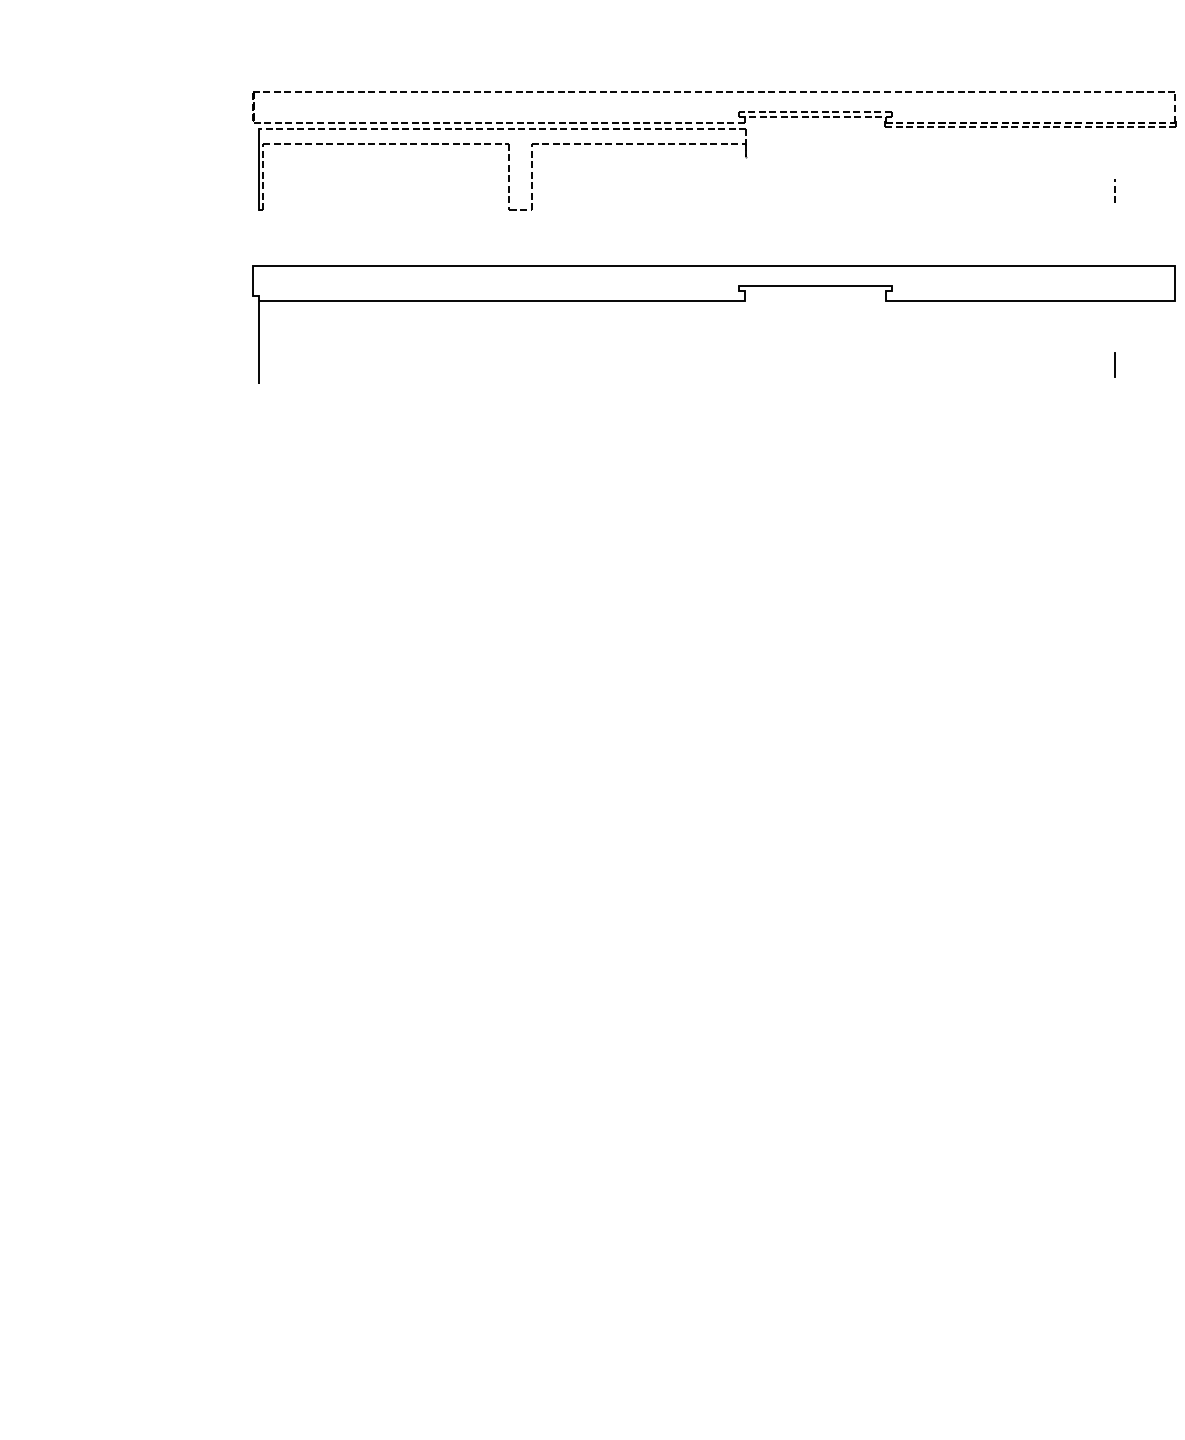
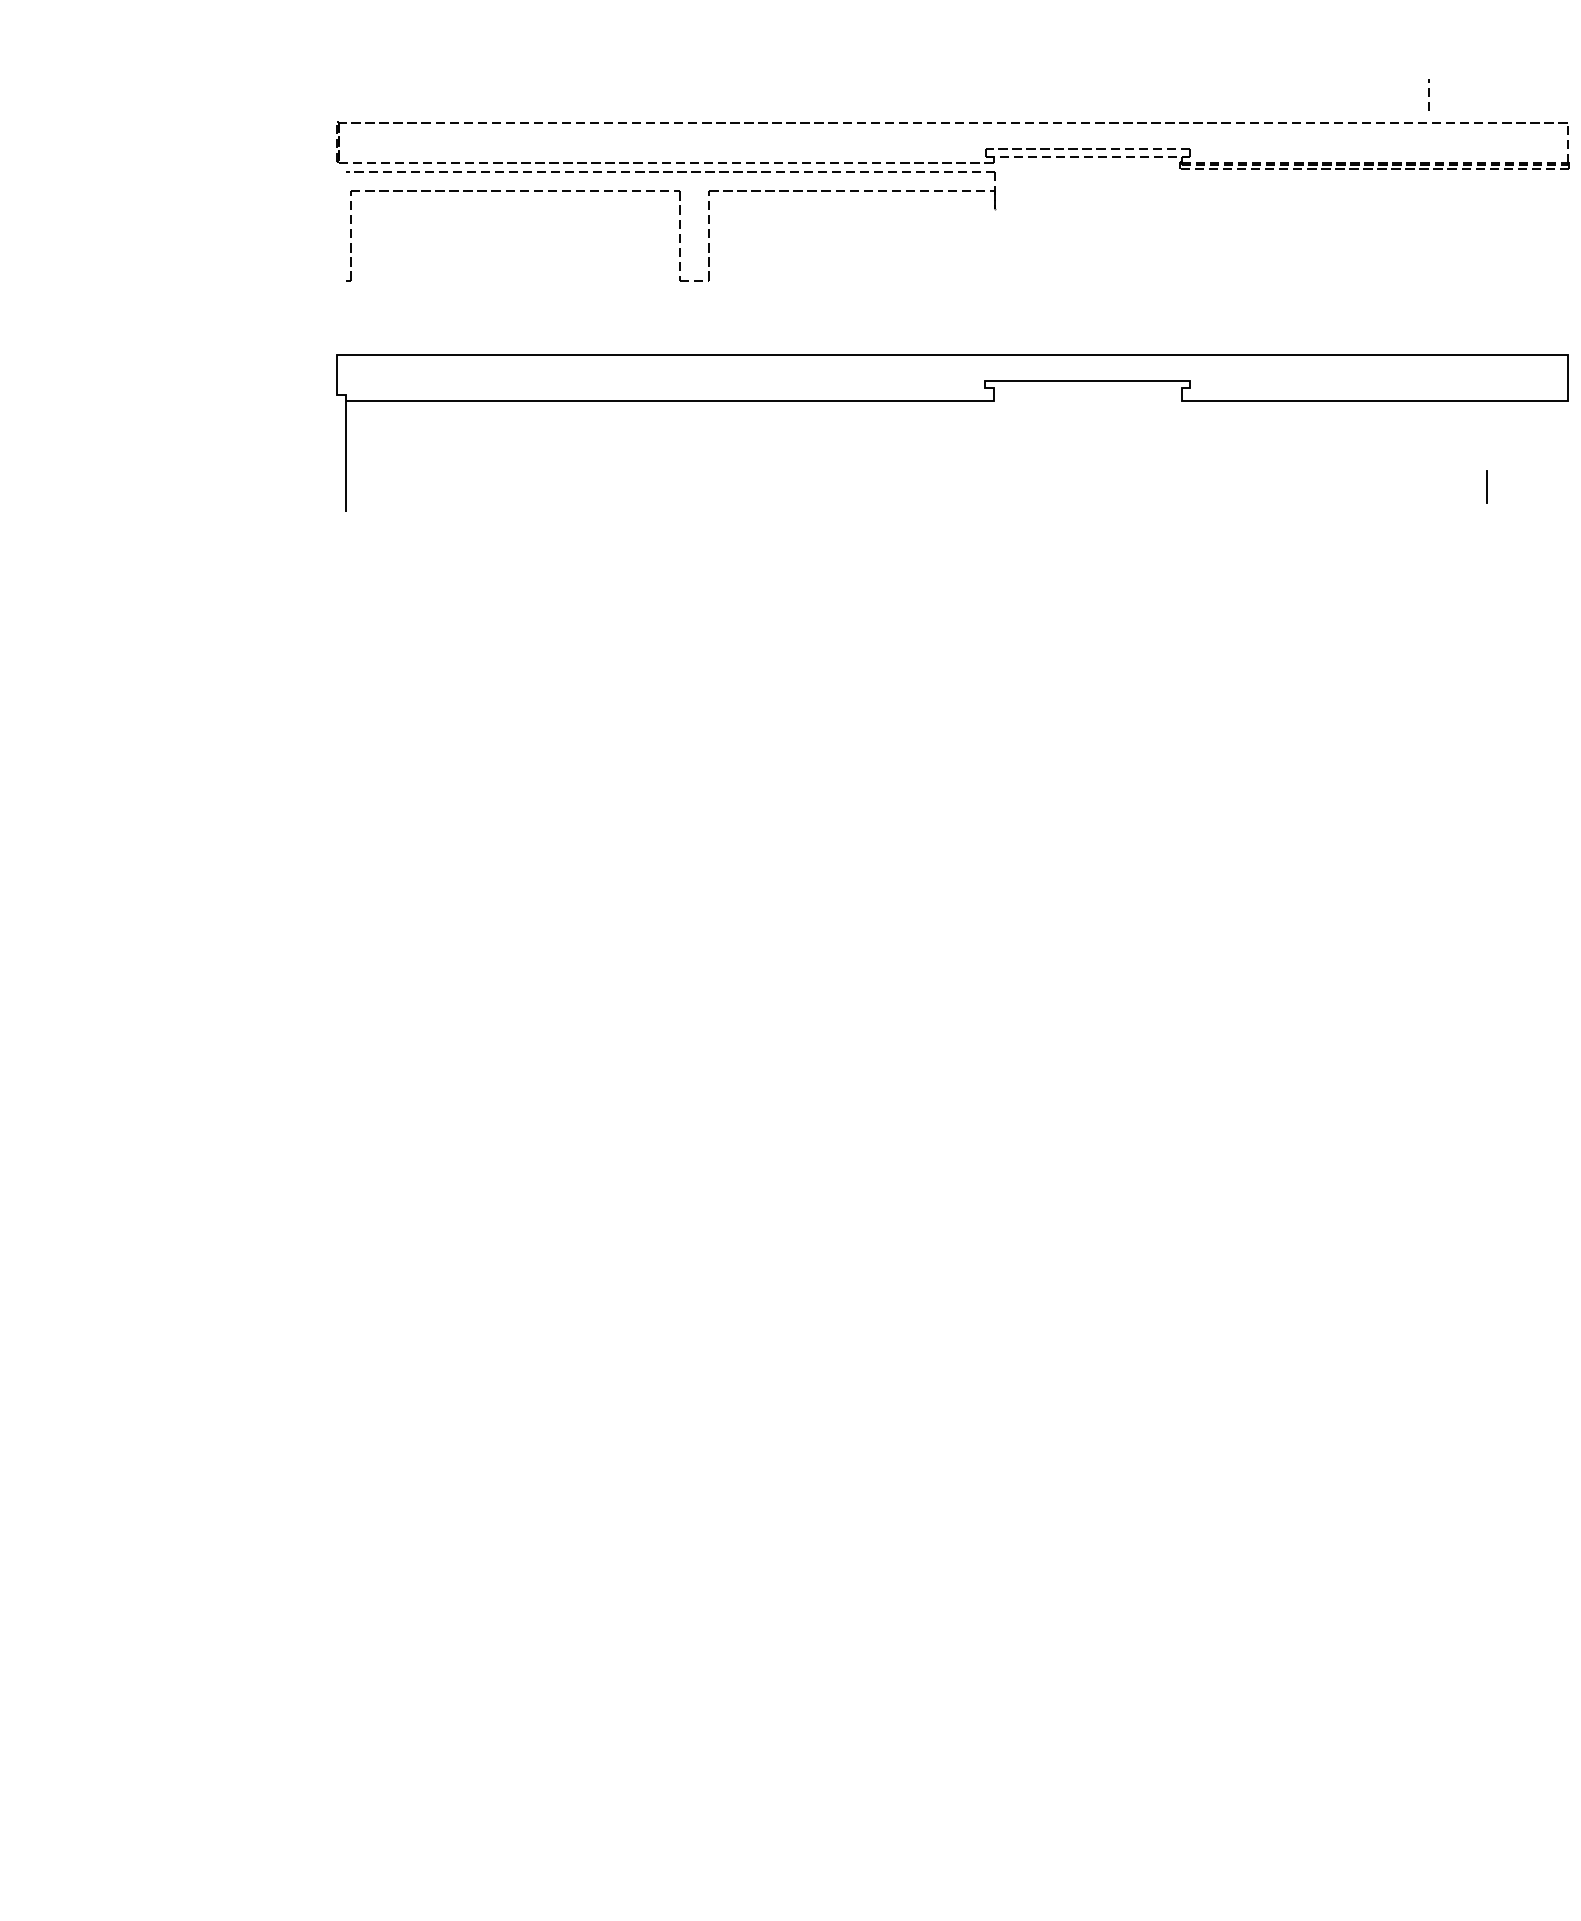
line: (259, 169) -> (346, 226), removed
line: (1114, 190) -> (1428, 94), moved

